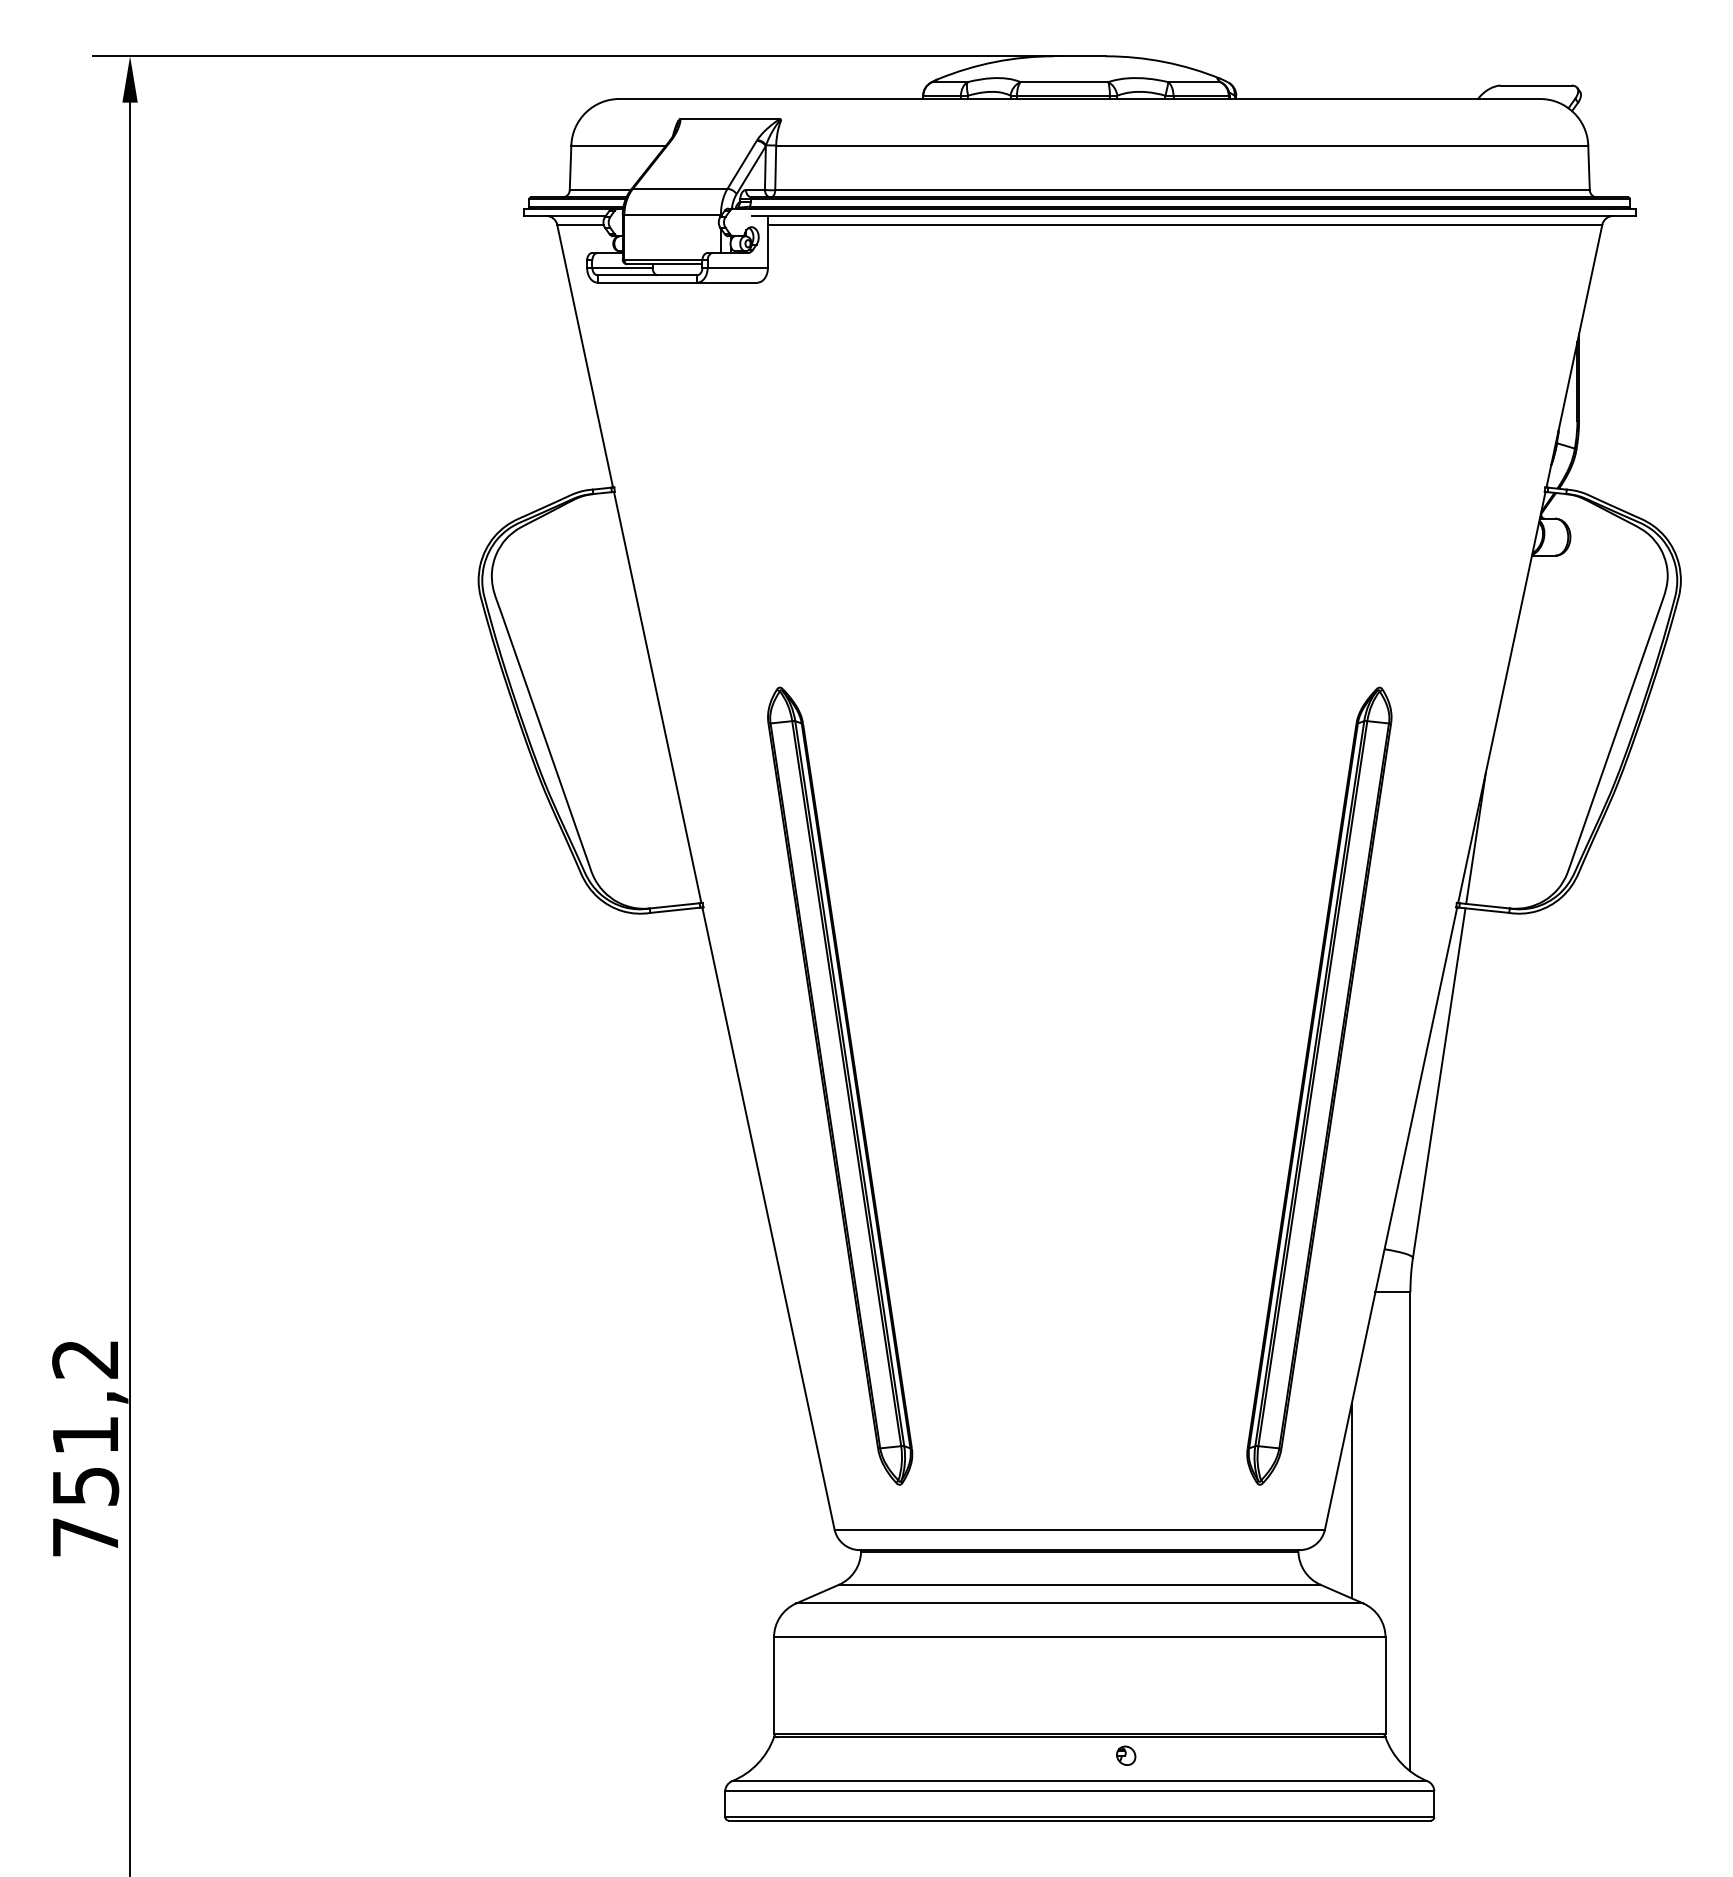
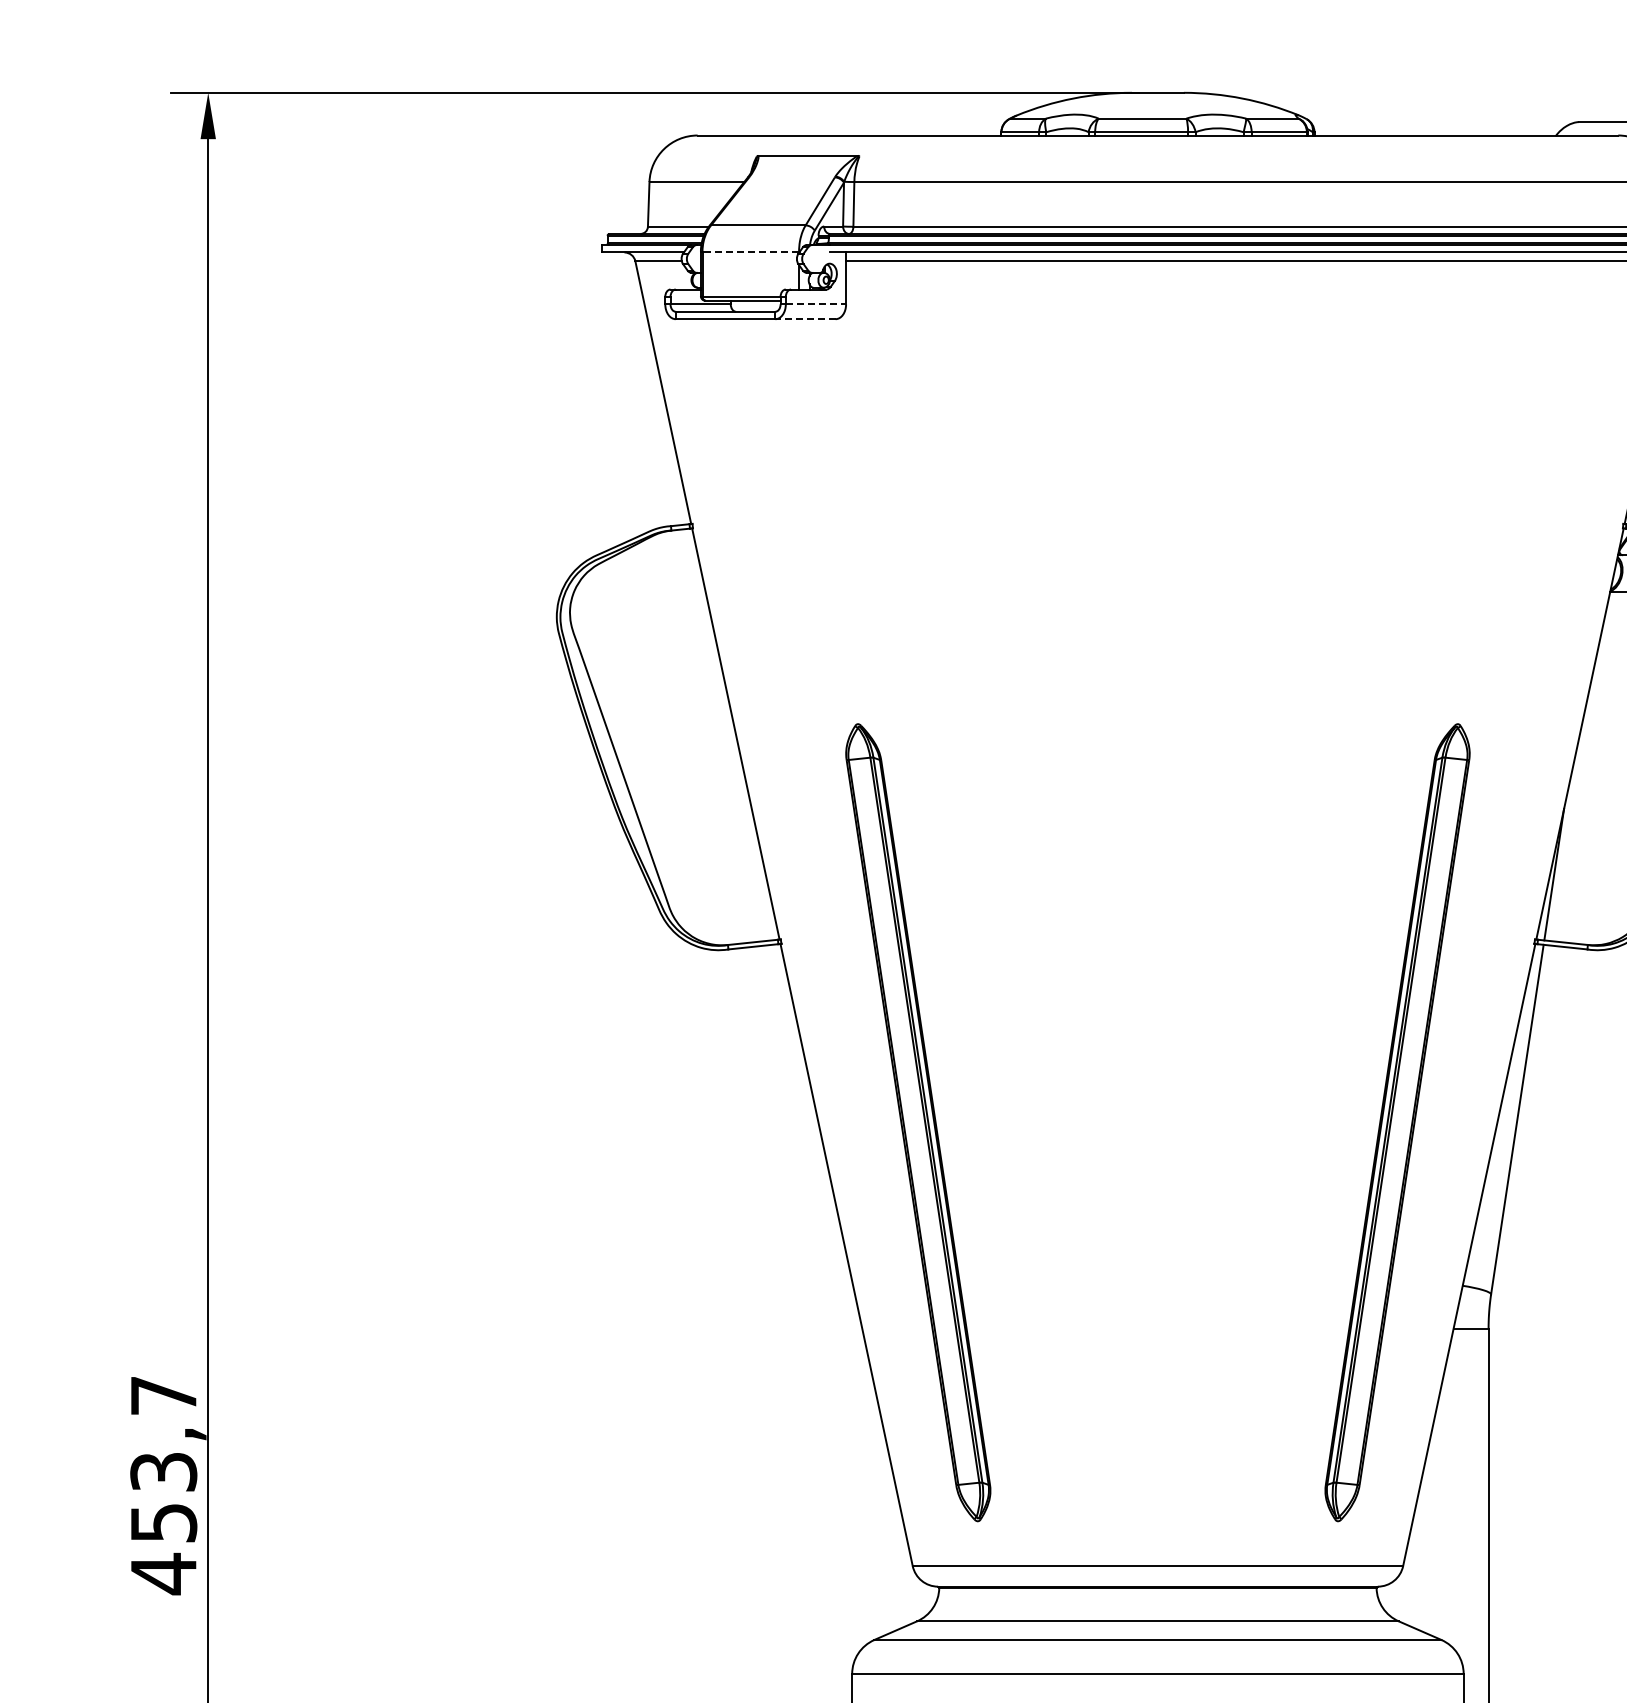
line: (672, 215) -> (750, 252), solid -> dashed
line: (738, 267) -> (816, 304), solid -> dashed
line: (726, 282) -> (804, 319), solid -> dashed
text: (85, 1449) -> (163, 1486), 751,2 -> 453,7
line: (1351, 1500) -> (1429, 1537), removed

